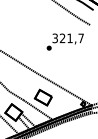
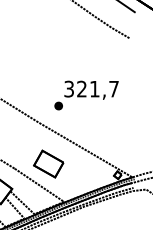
text: (64, 41) -> (85, 94), moved

